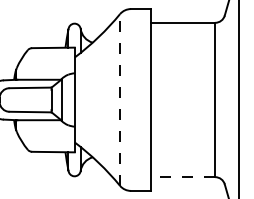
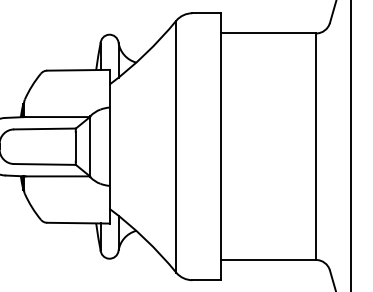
line: (120, 100) -> (176, 147), dashed -> solid
line: (182, 177) -> (267, 260), dashed -> solid

